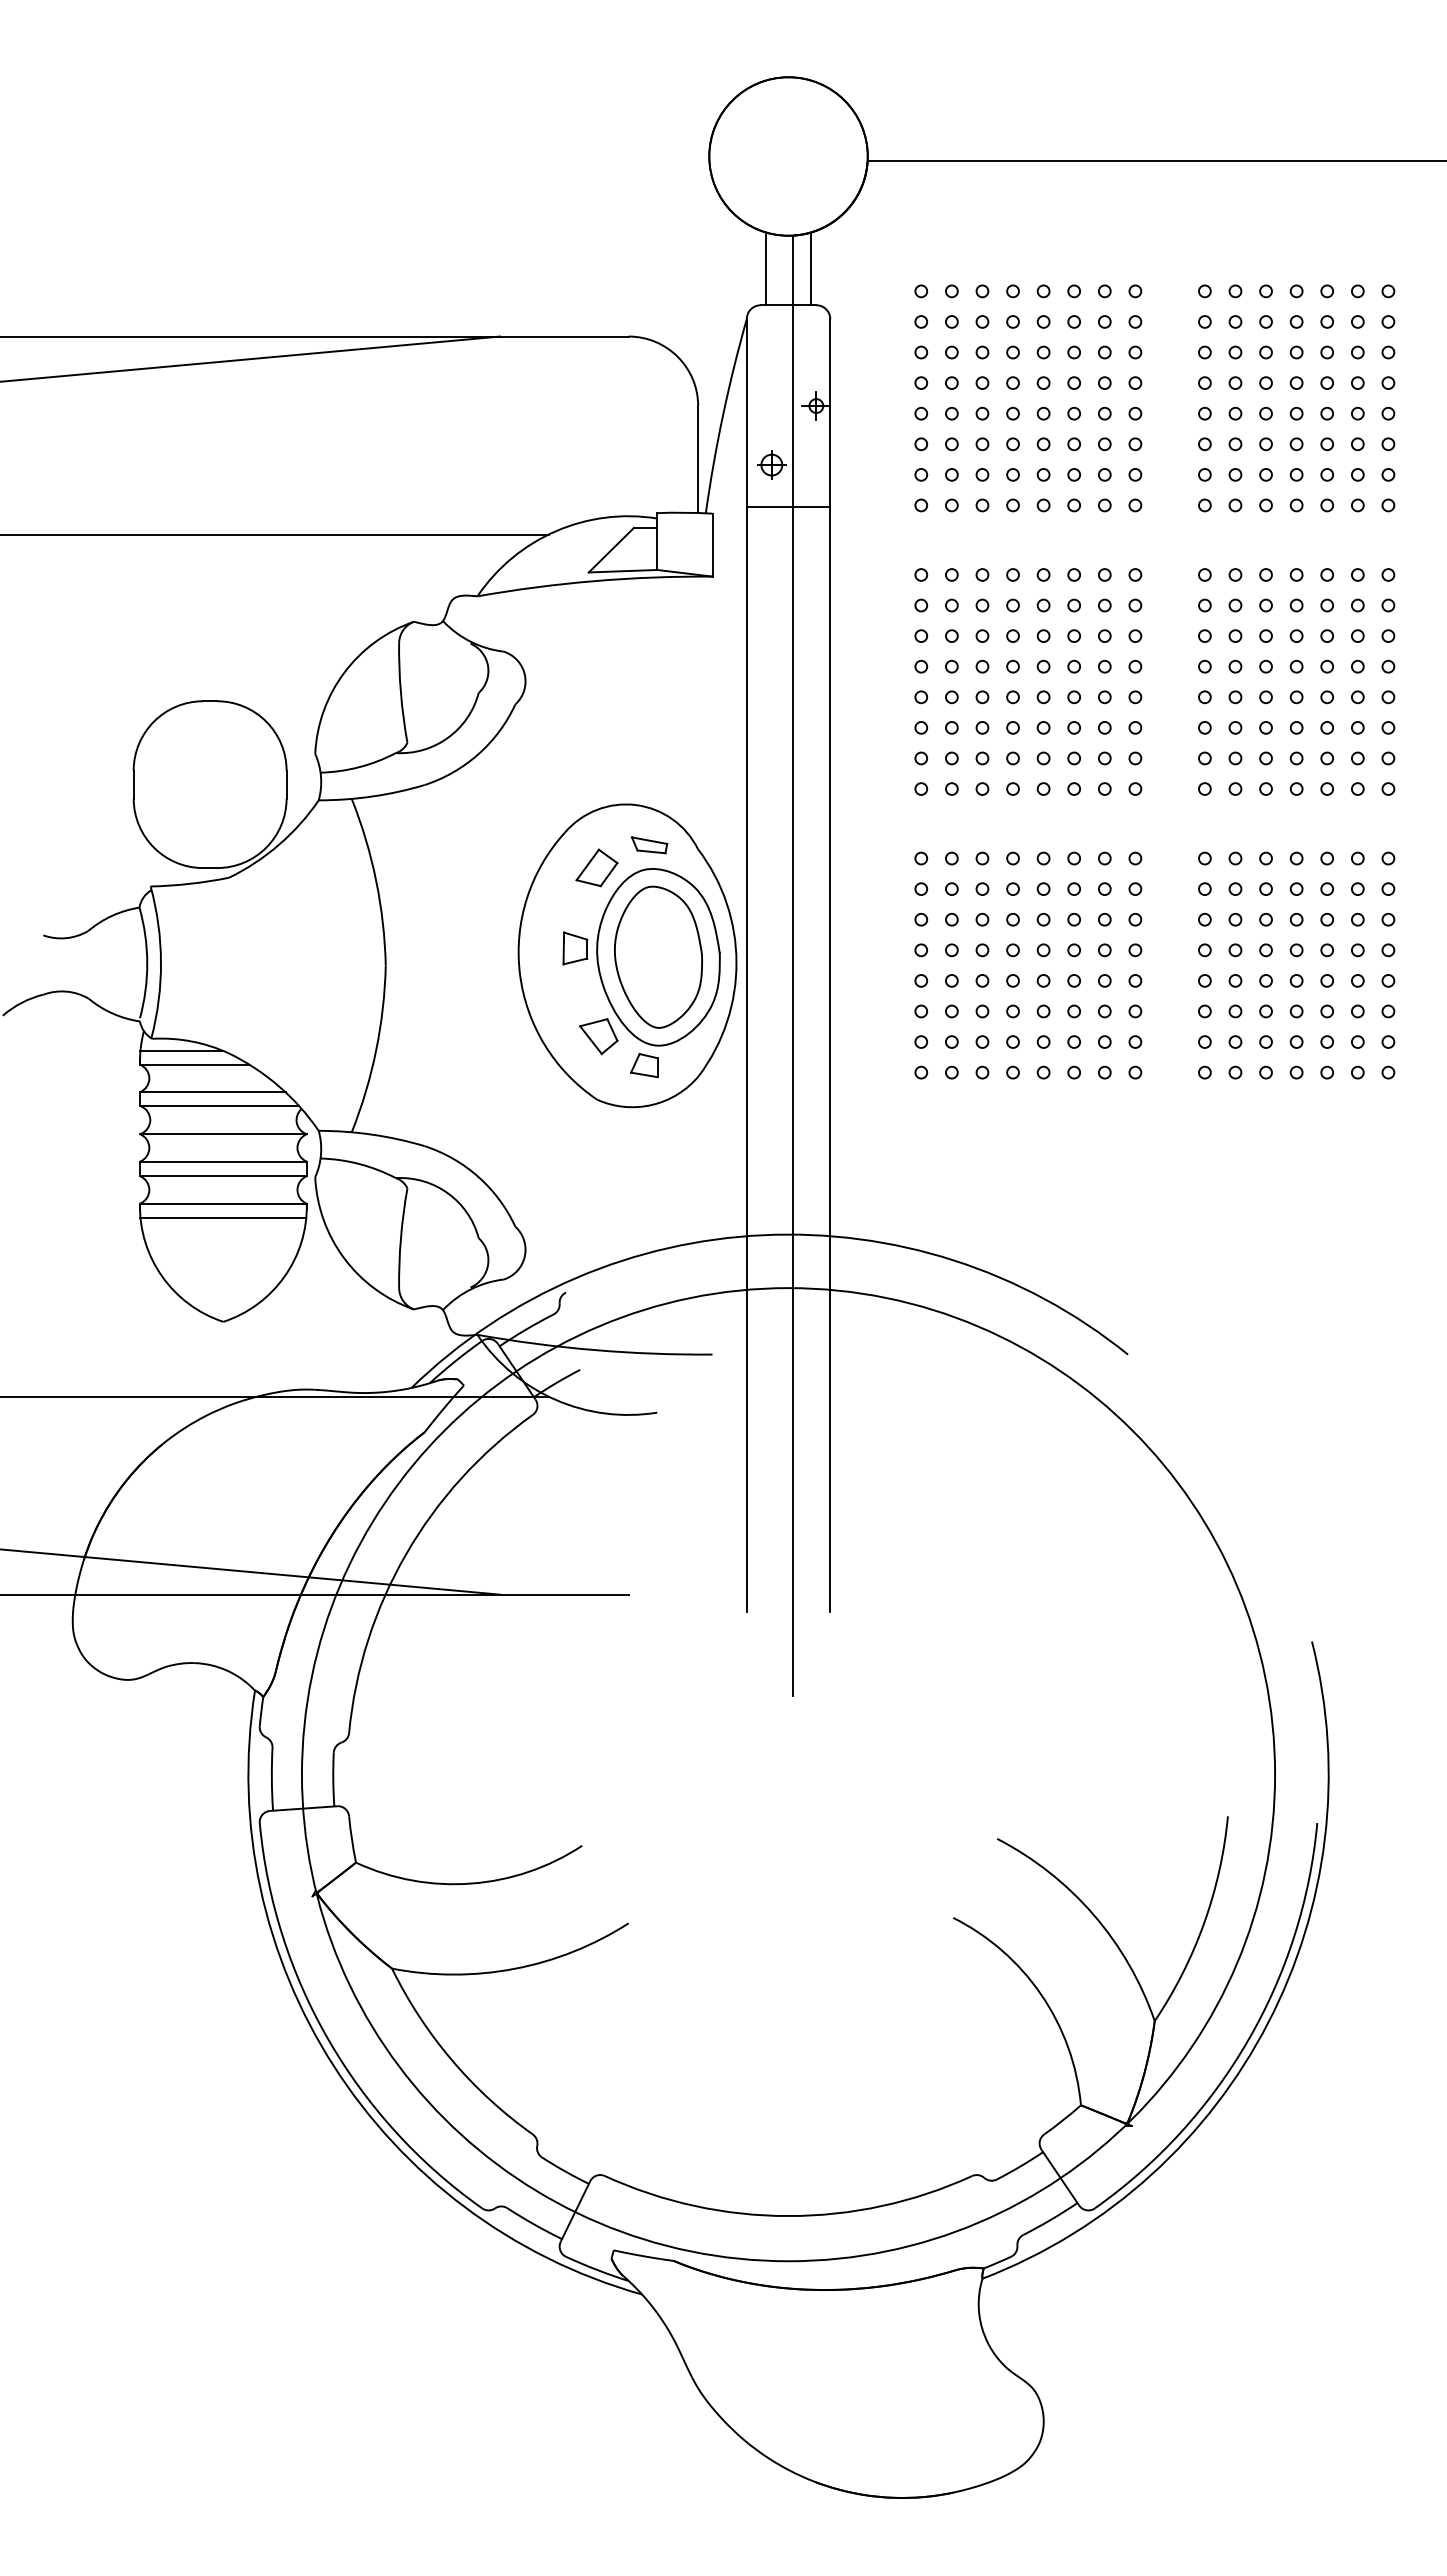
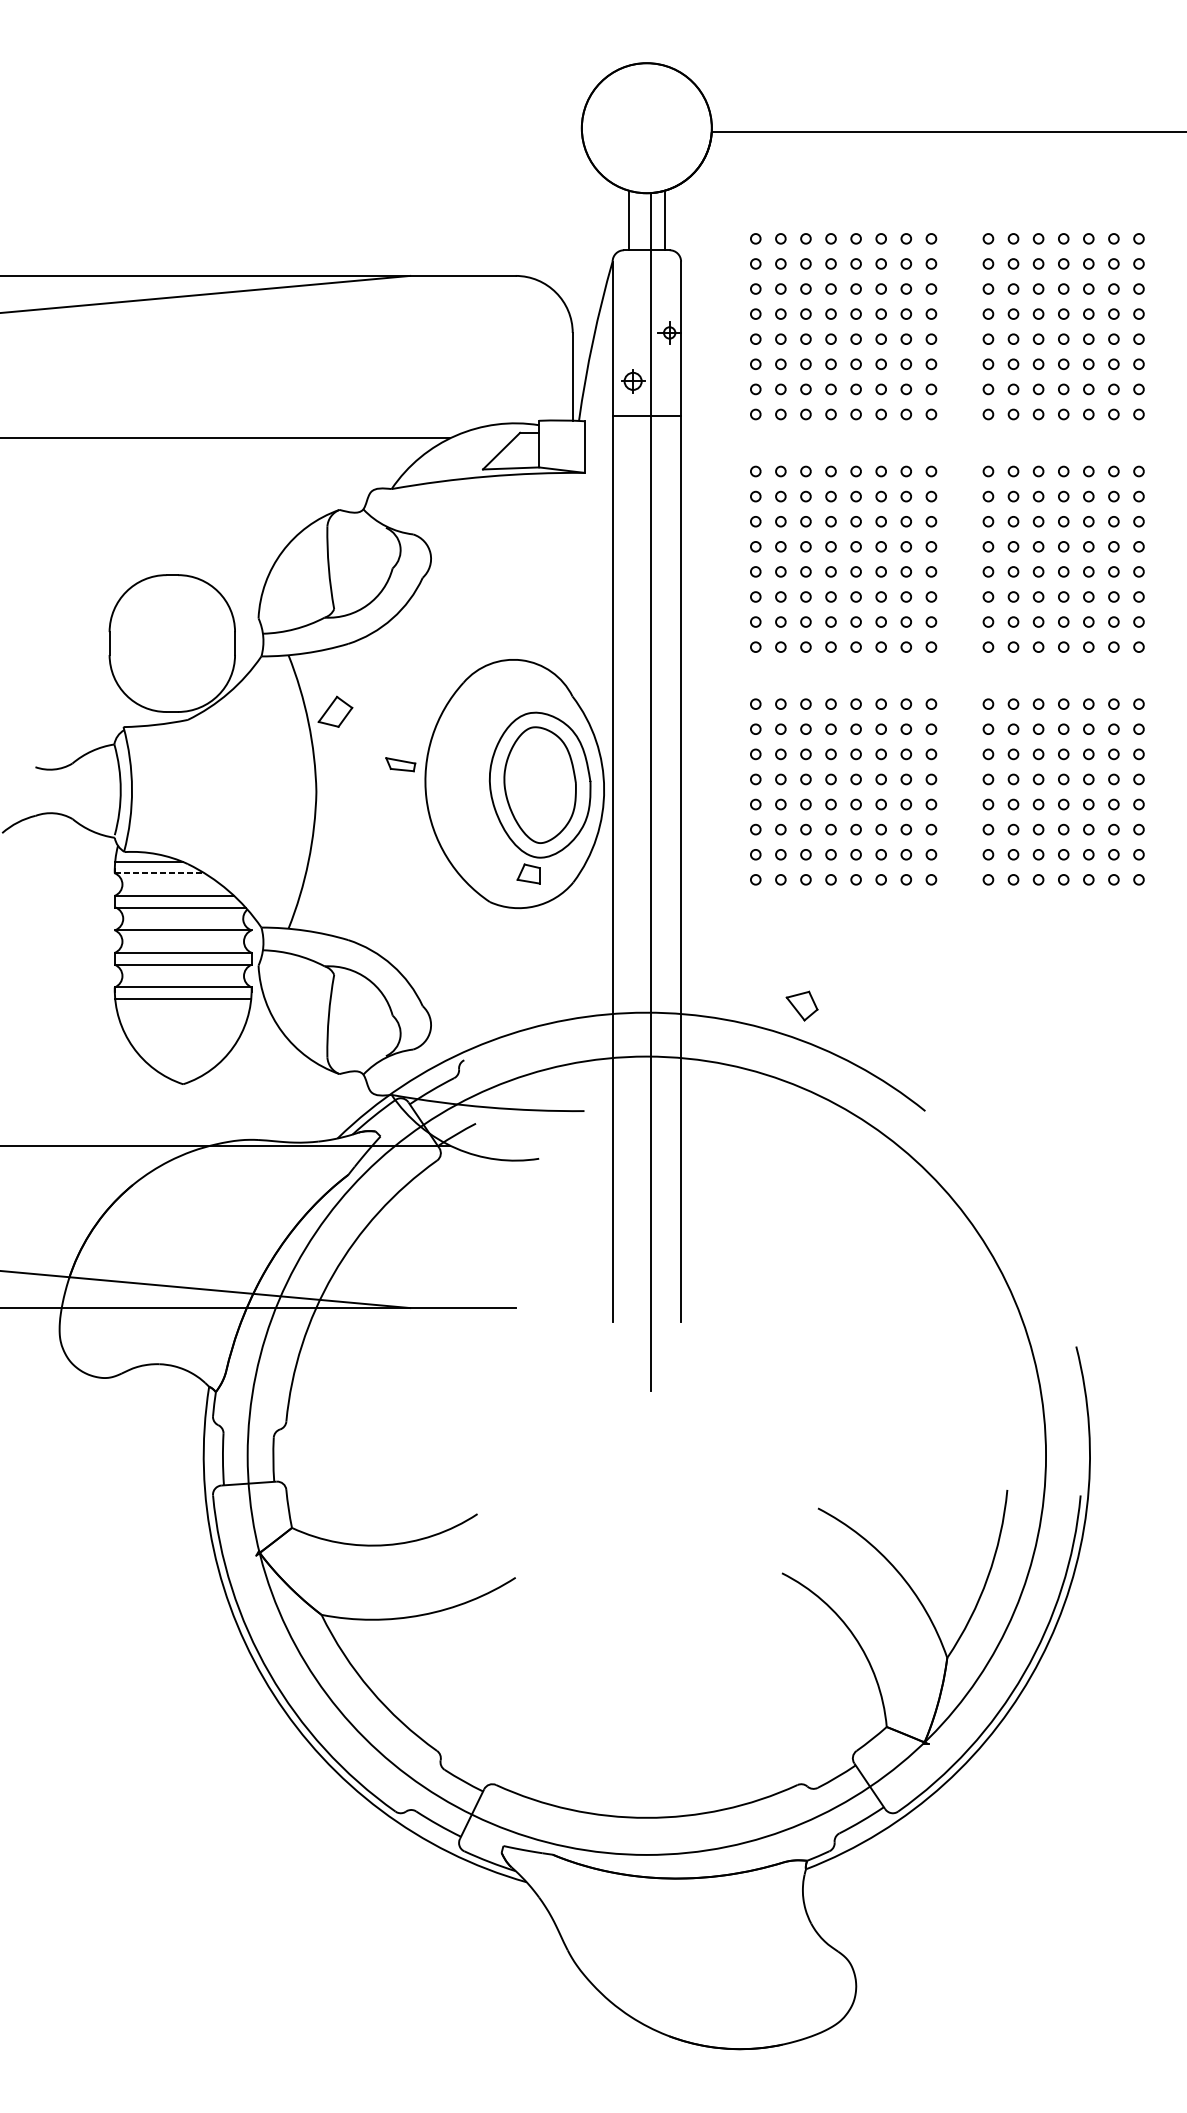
part: (649, 845) -> (400, 764), moved
part: (596, 867) -> (335, 711), moved
part: (575, 948) -> (472, 777), removed
part: (598, 1036) -> (801, 1006), moved
line: (194, 1064) -> (159, 873), solid -> dashed

